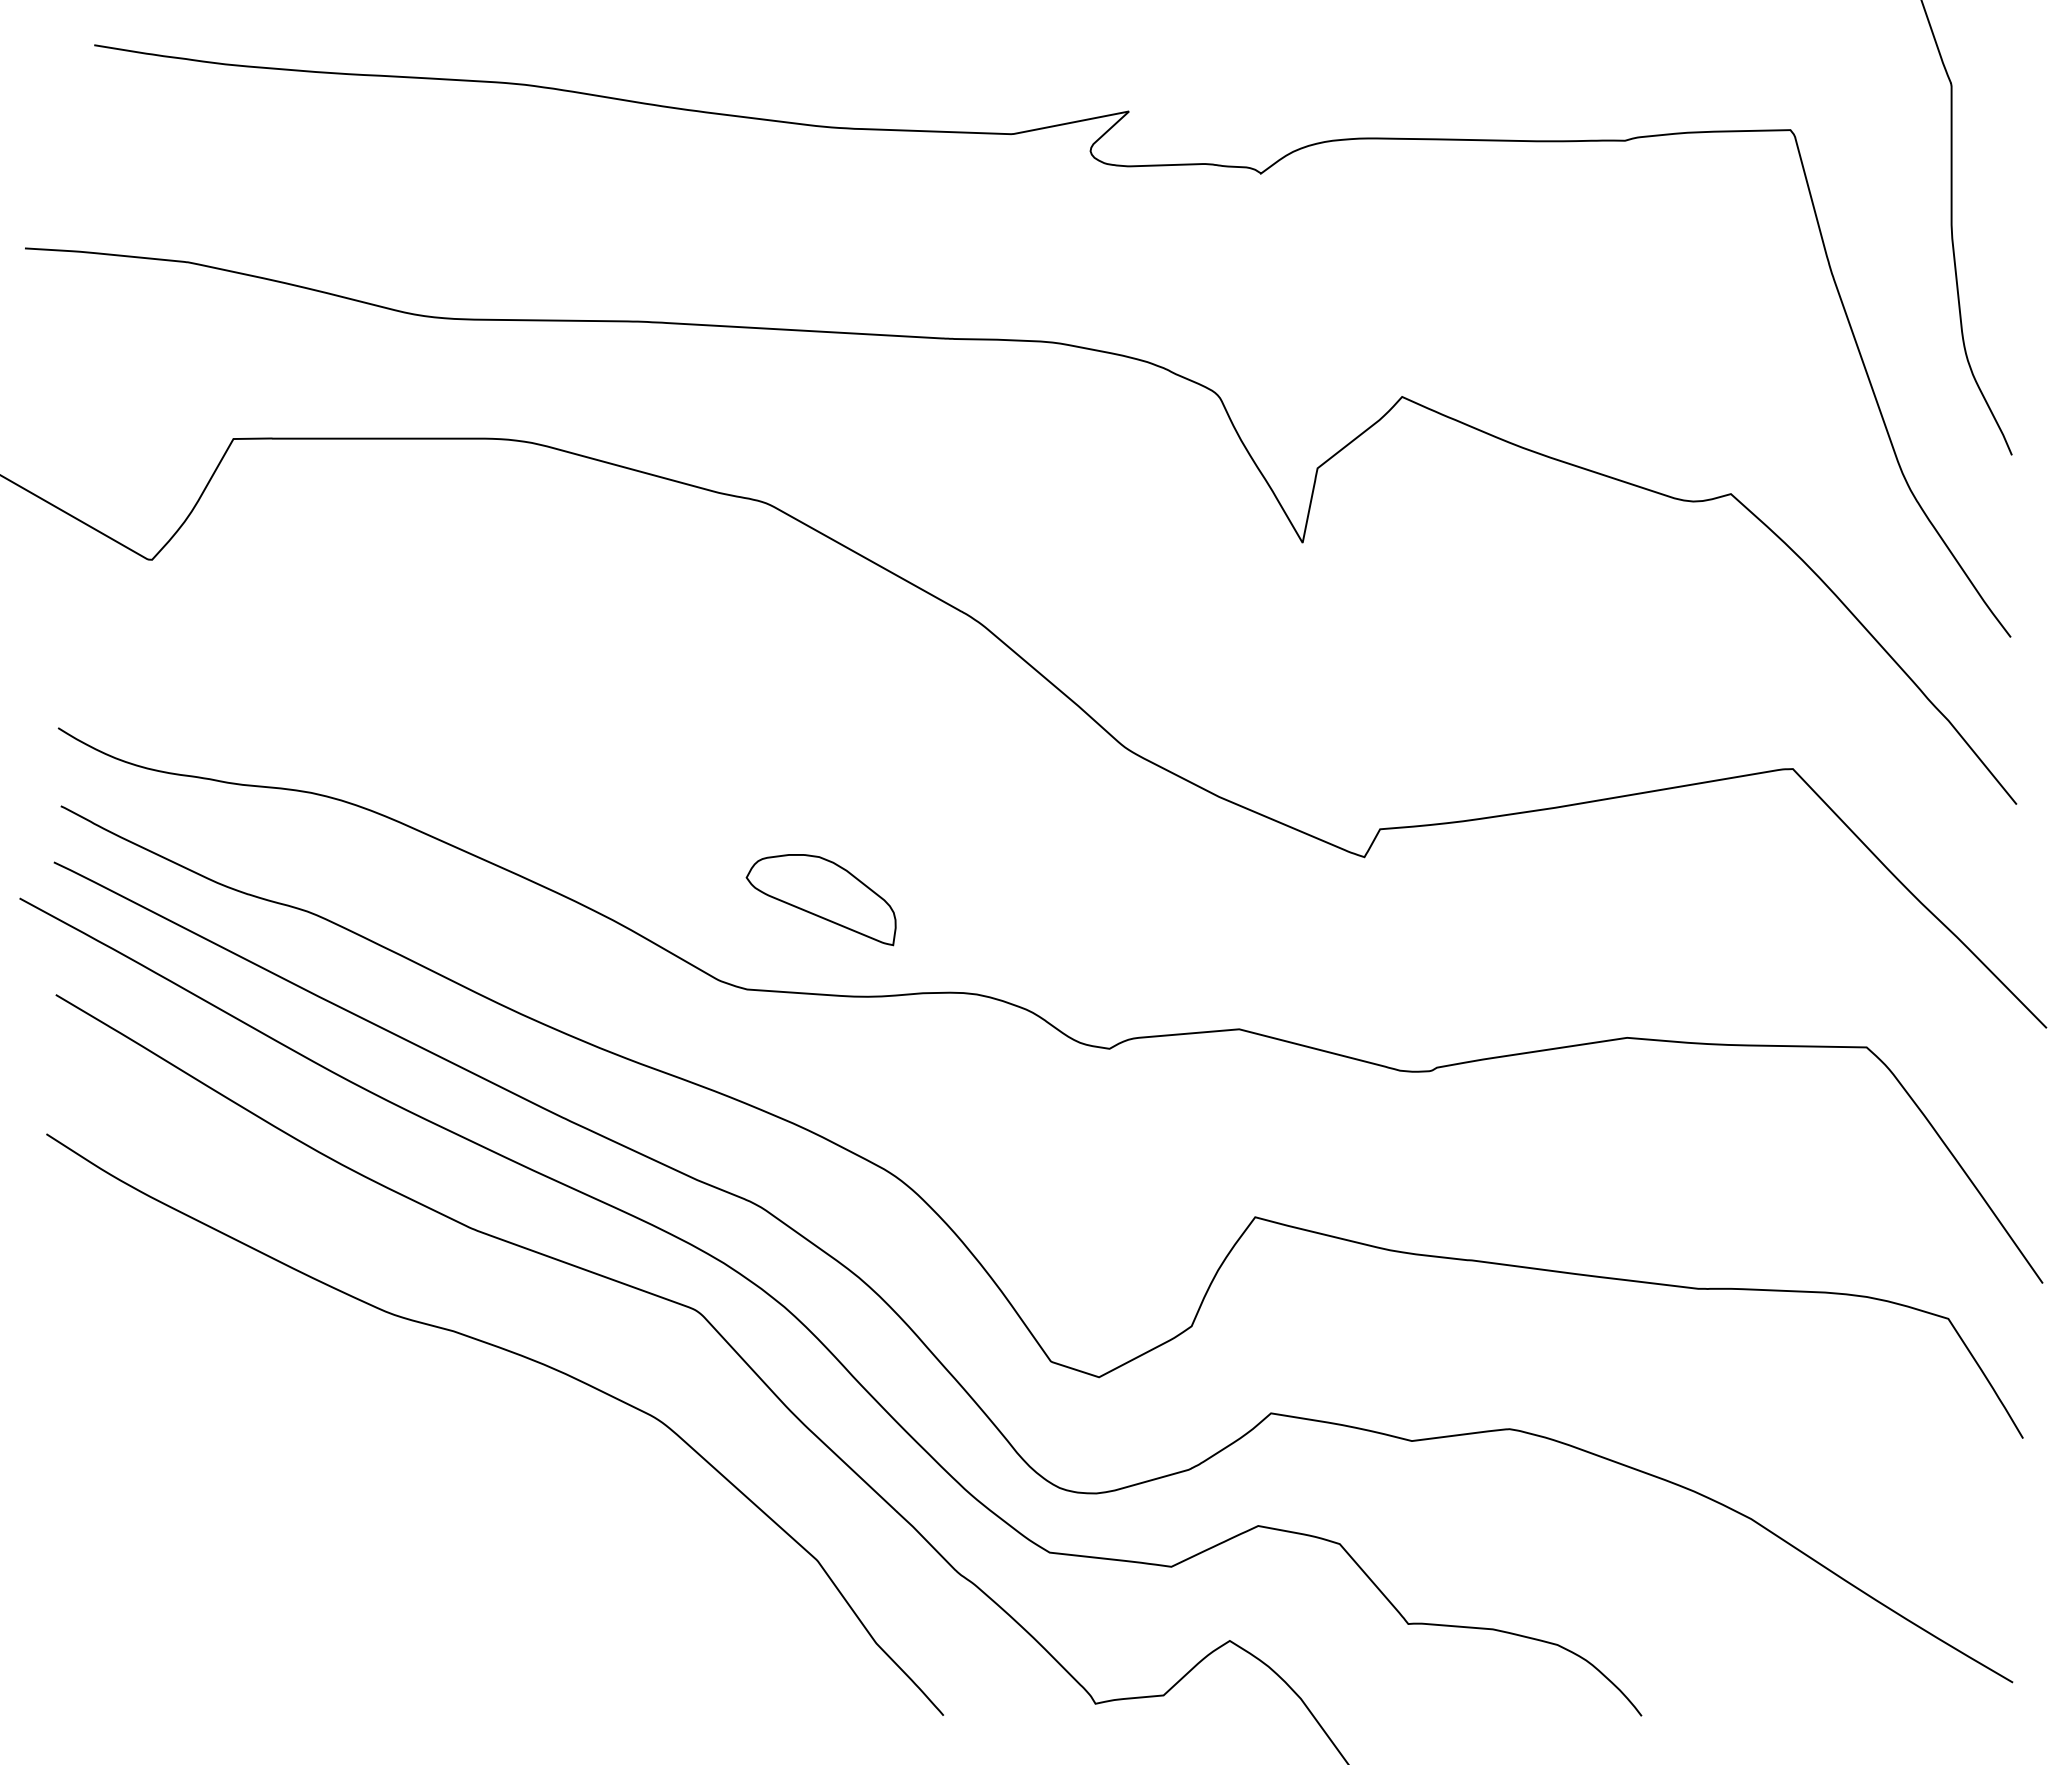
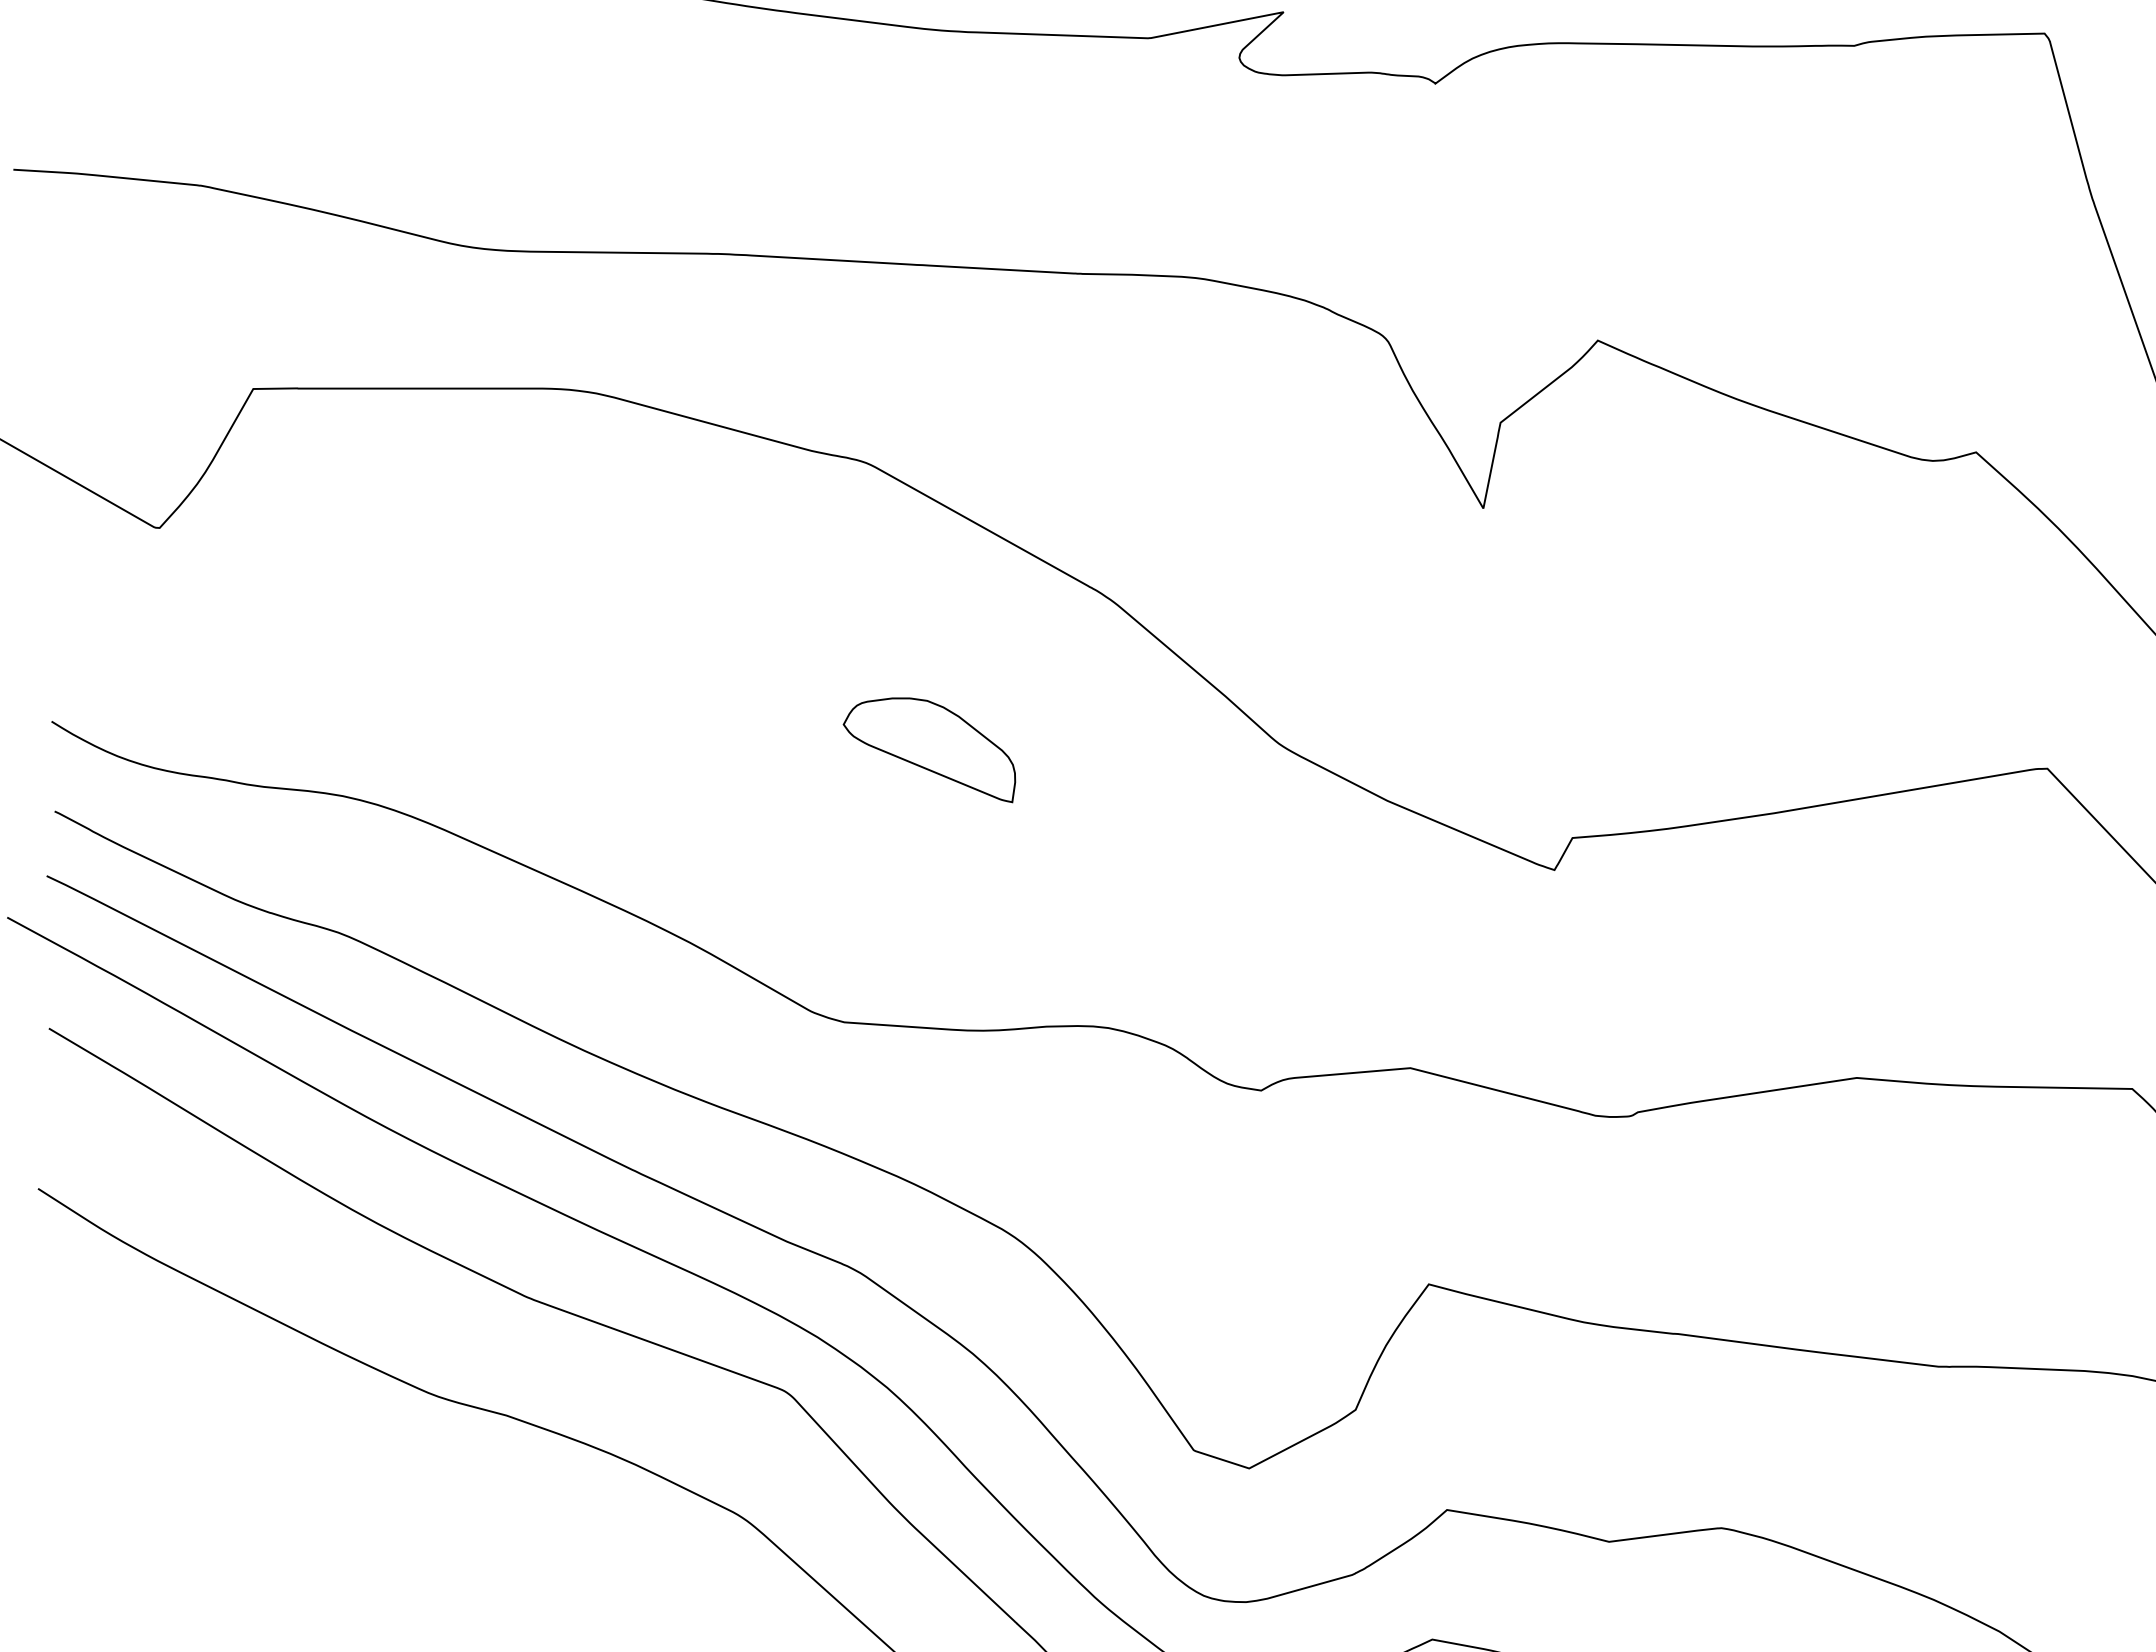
part: (820, 900) -> (928, 750), moved

